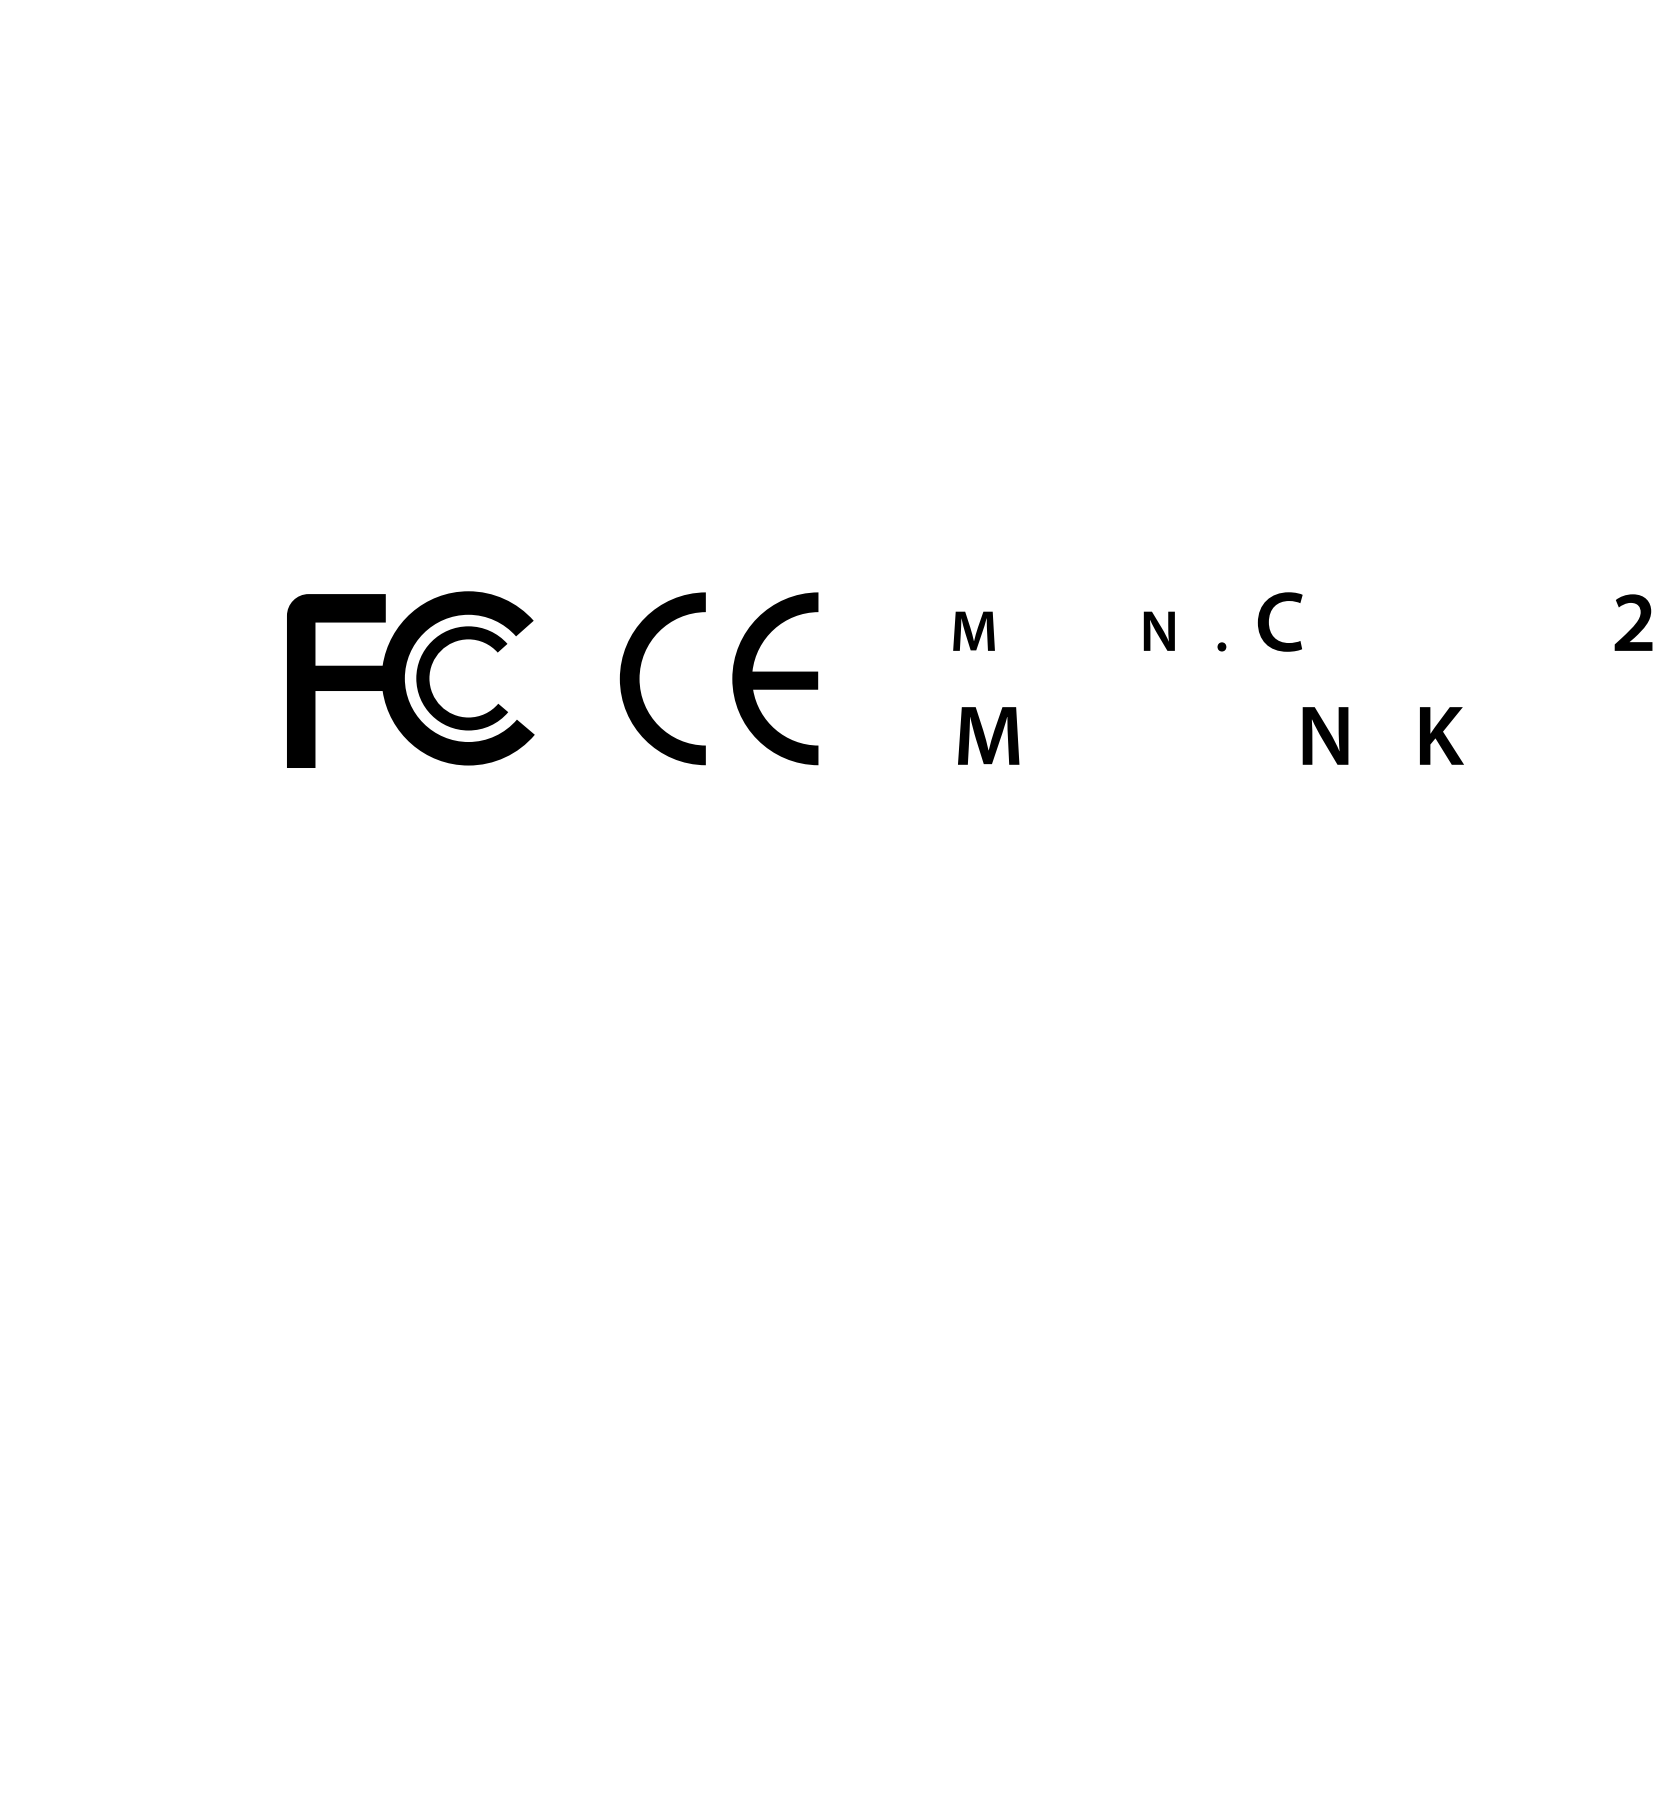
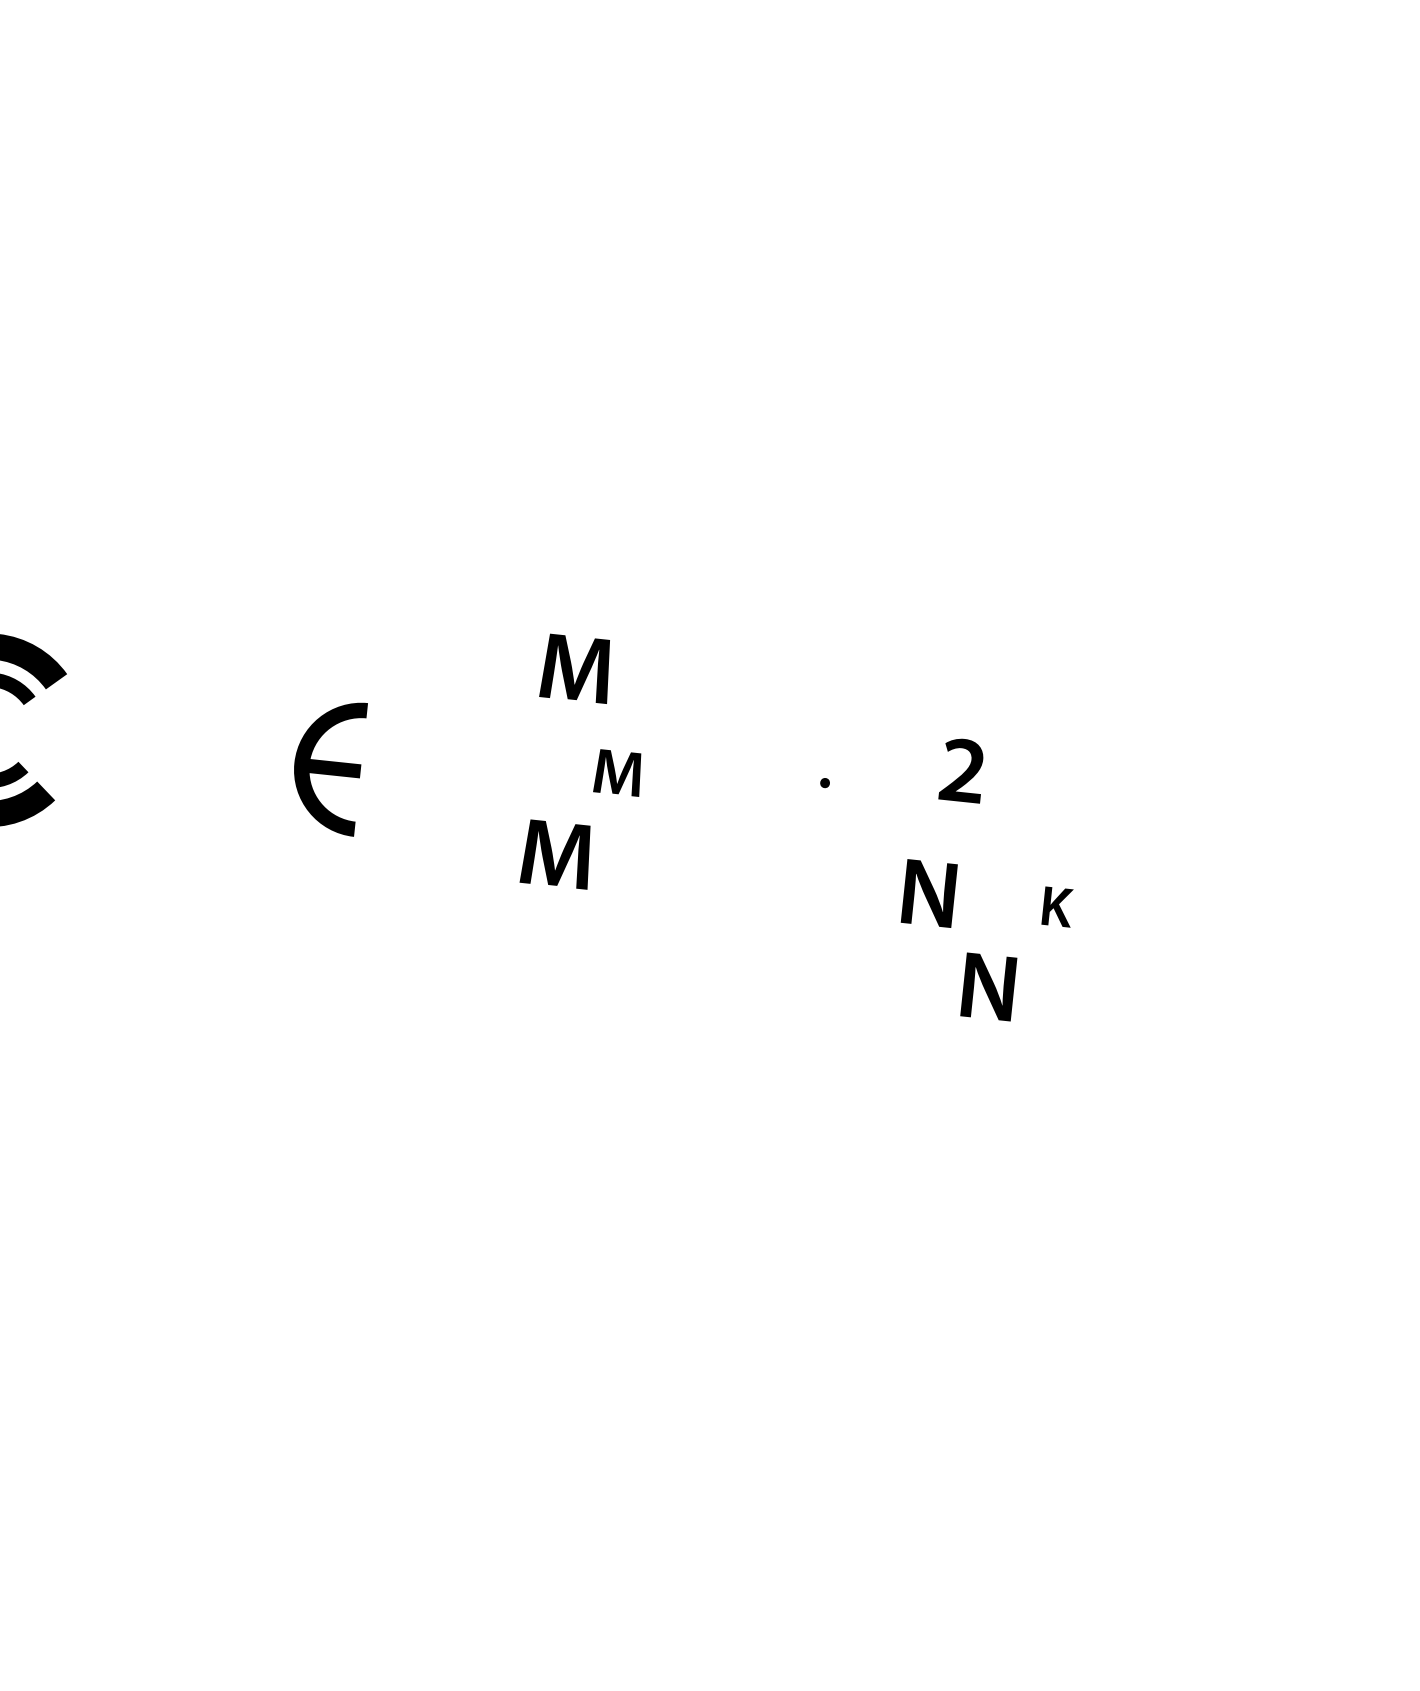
part: (988, 567) -> (576, 668), added
fill: (1279, 621) -> (891, 761), removed
part: (1633, 622) -> (962, 770), moved
part: (973, 630) -> (617, 771), moved
fill: (1158, 630) -> (756, 757), removed
fill: (662, 678) -> (202, 752), removed
part: (775, 678) -> (327, 766), size x0.7
part: (1441, 735) -> (1057, 906), size x0.6
part: (1387, 813) -> (988, 986), added

